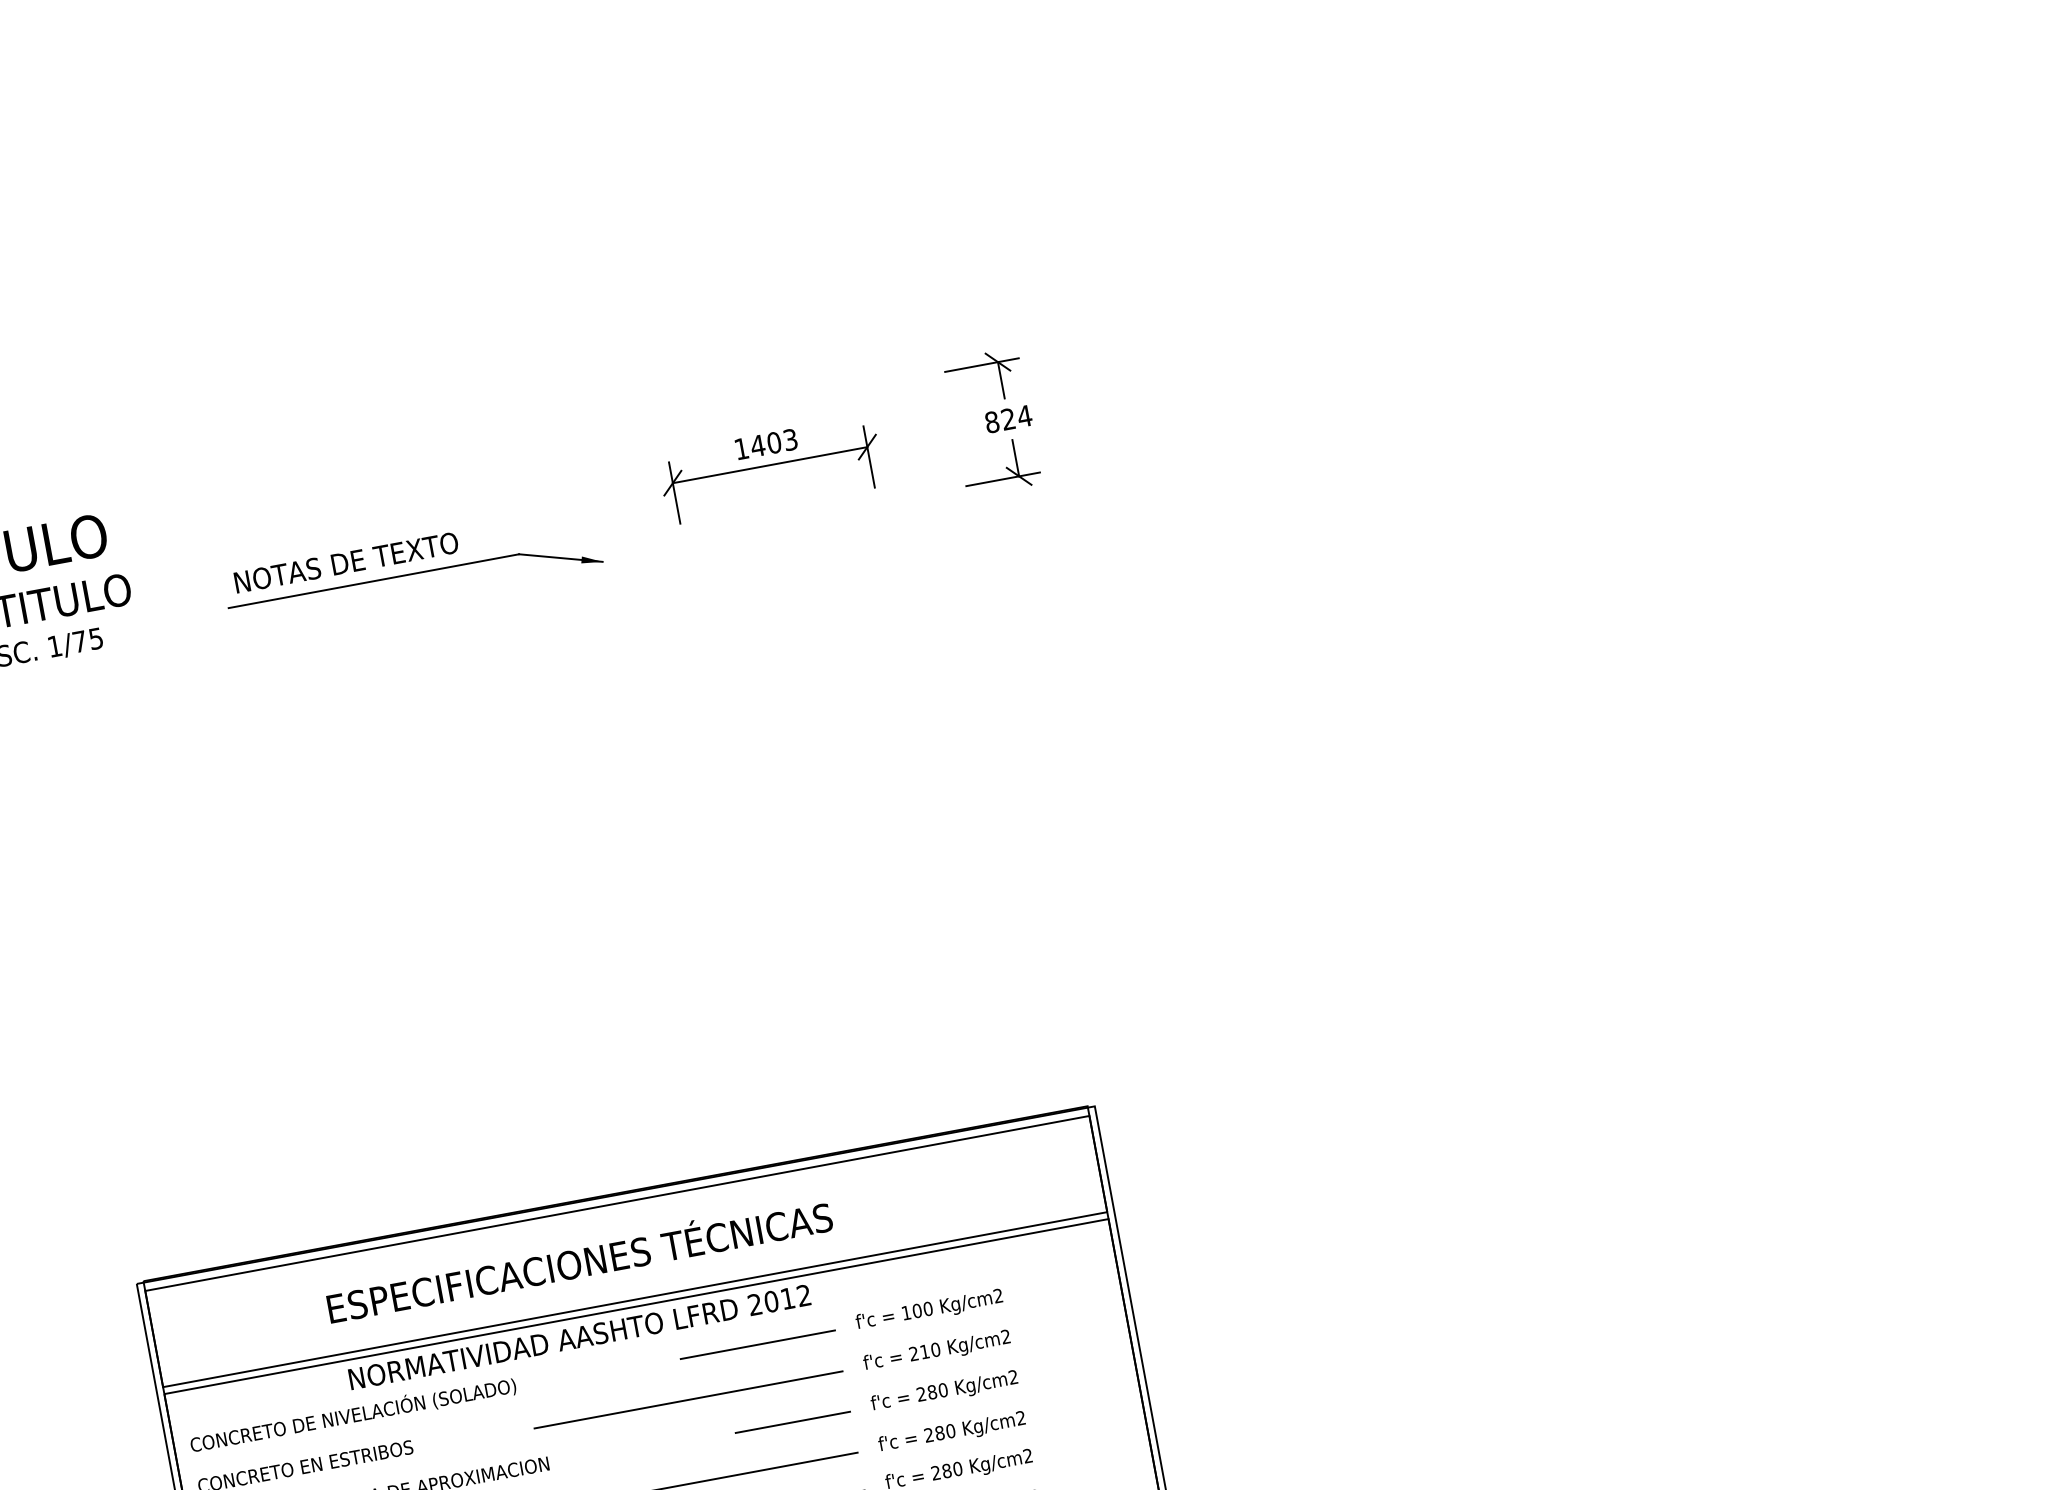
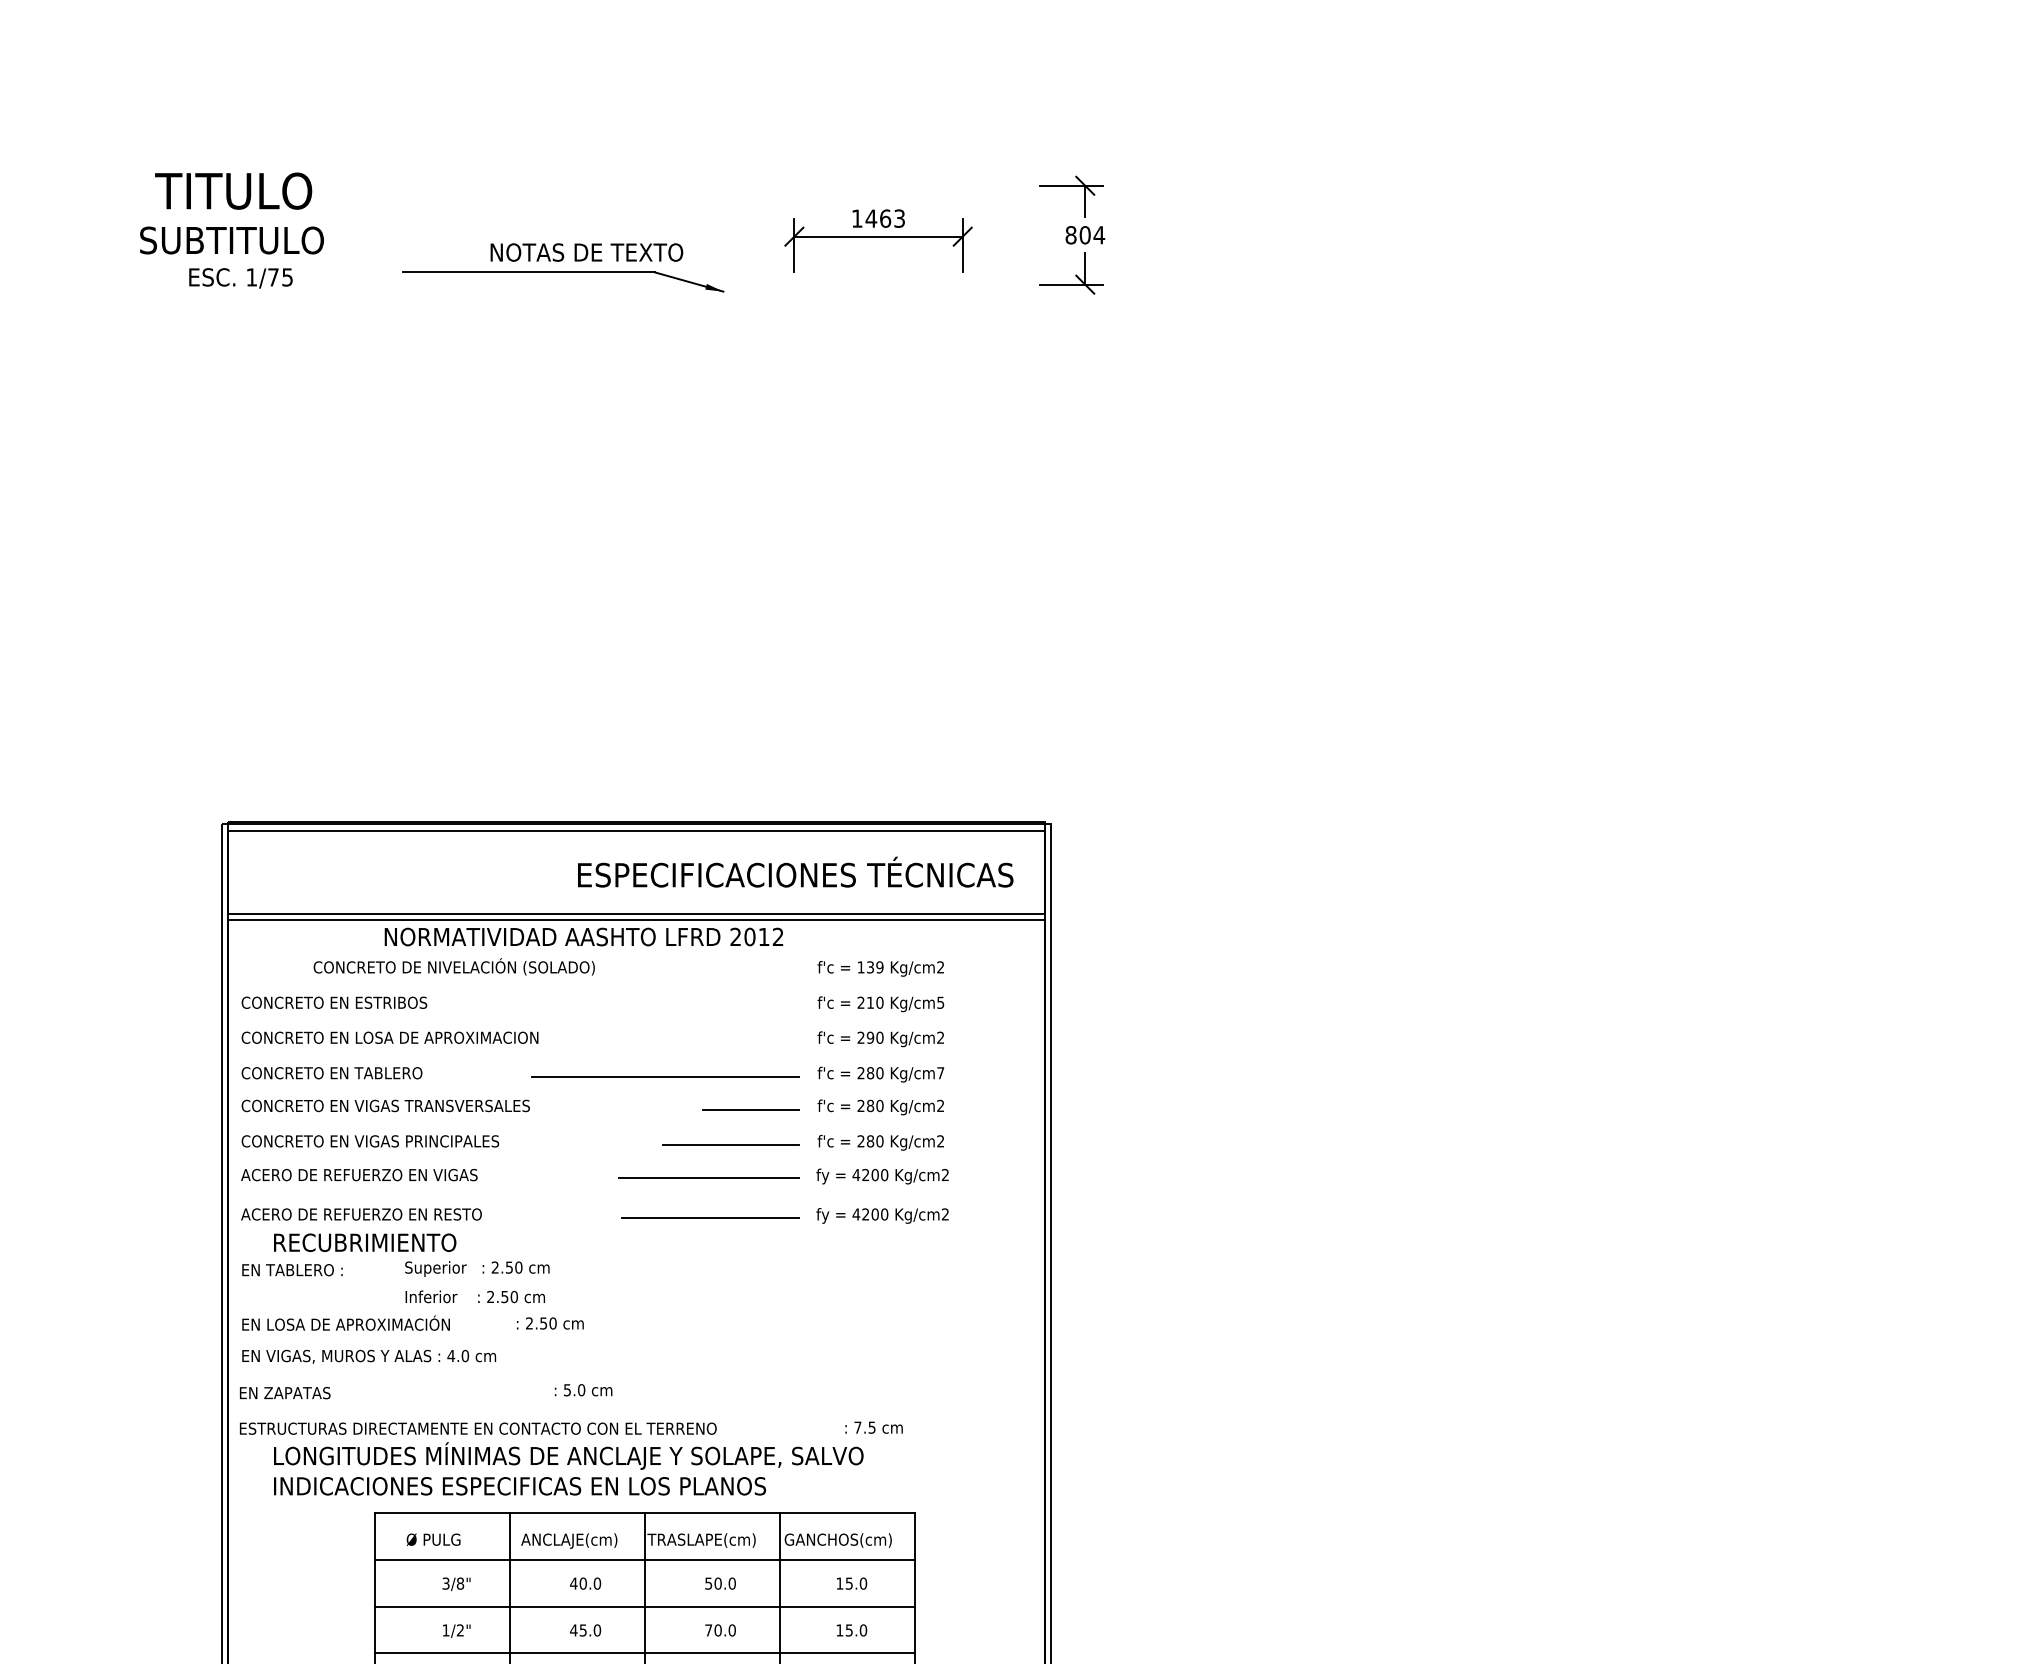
text: (1007, 419) -> (1084, 235), 824 -> 804
text: (774, 442) -> (885, 218), 1403 -> 1463
text: (346, 562) -> (586, 252), moved
text: (579, 1259) -> (795, 871), moved
text: (921, 1310) -> (874, 967), 100 -> 139
text: (1005, 1336) -> (940, 1002), Kg/cm2 -> Kg/cm5
line: (757, 1344) -> (731, 970), removed
text: (932, 1391) -> (870, 1037), 280 -> 290
line: (688, 1400) -> (665, 1006), removed
text: (352, 1414) -> (453, 966), moved
text: (1020, 1418) -> (940, 1073), Kg/cm2 -> Kg/cm7
line: (792, 1422) -> (748, 1041), removed

